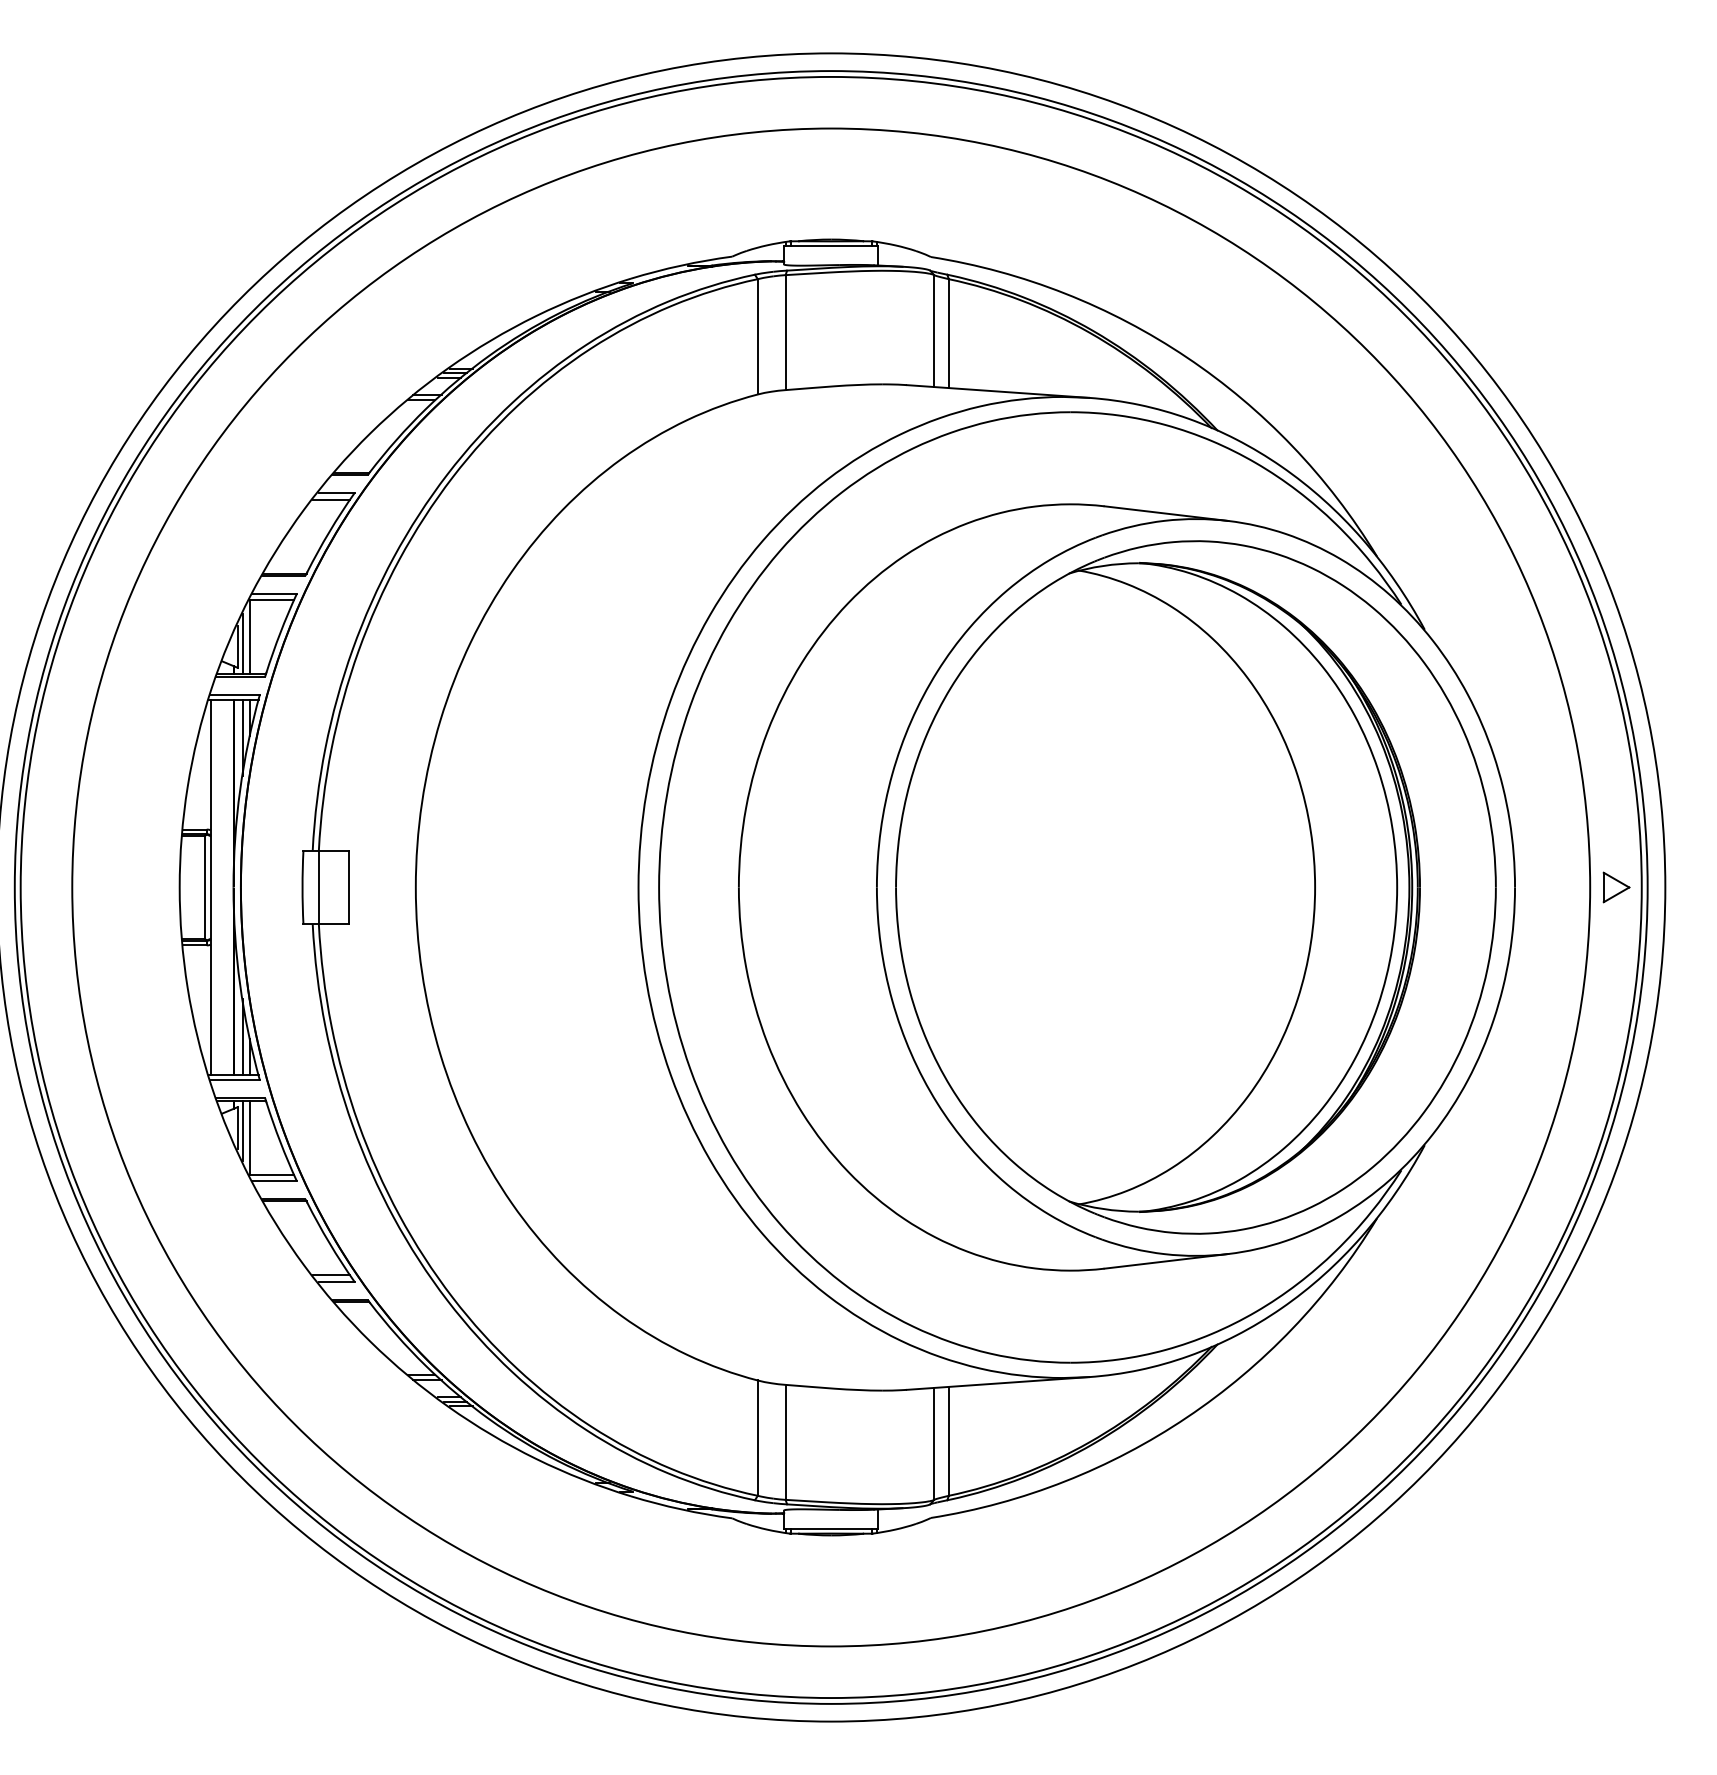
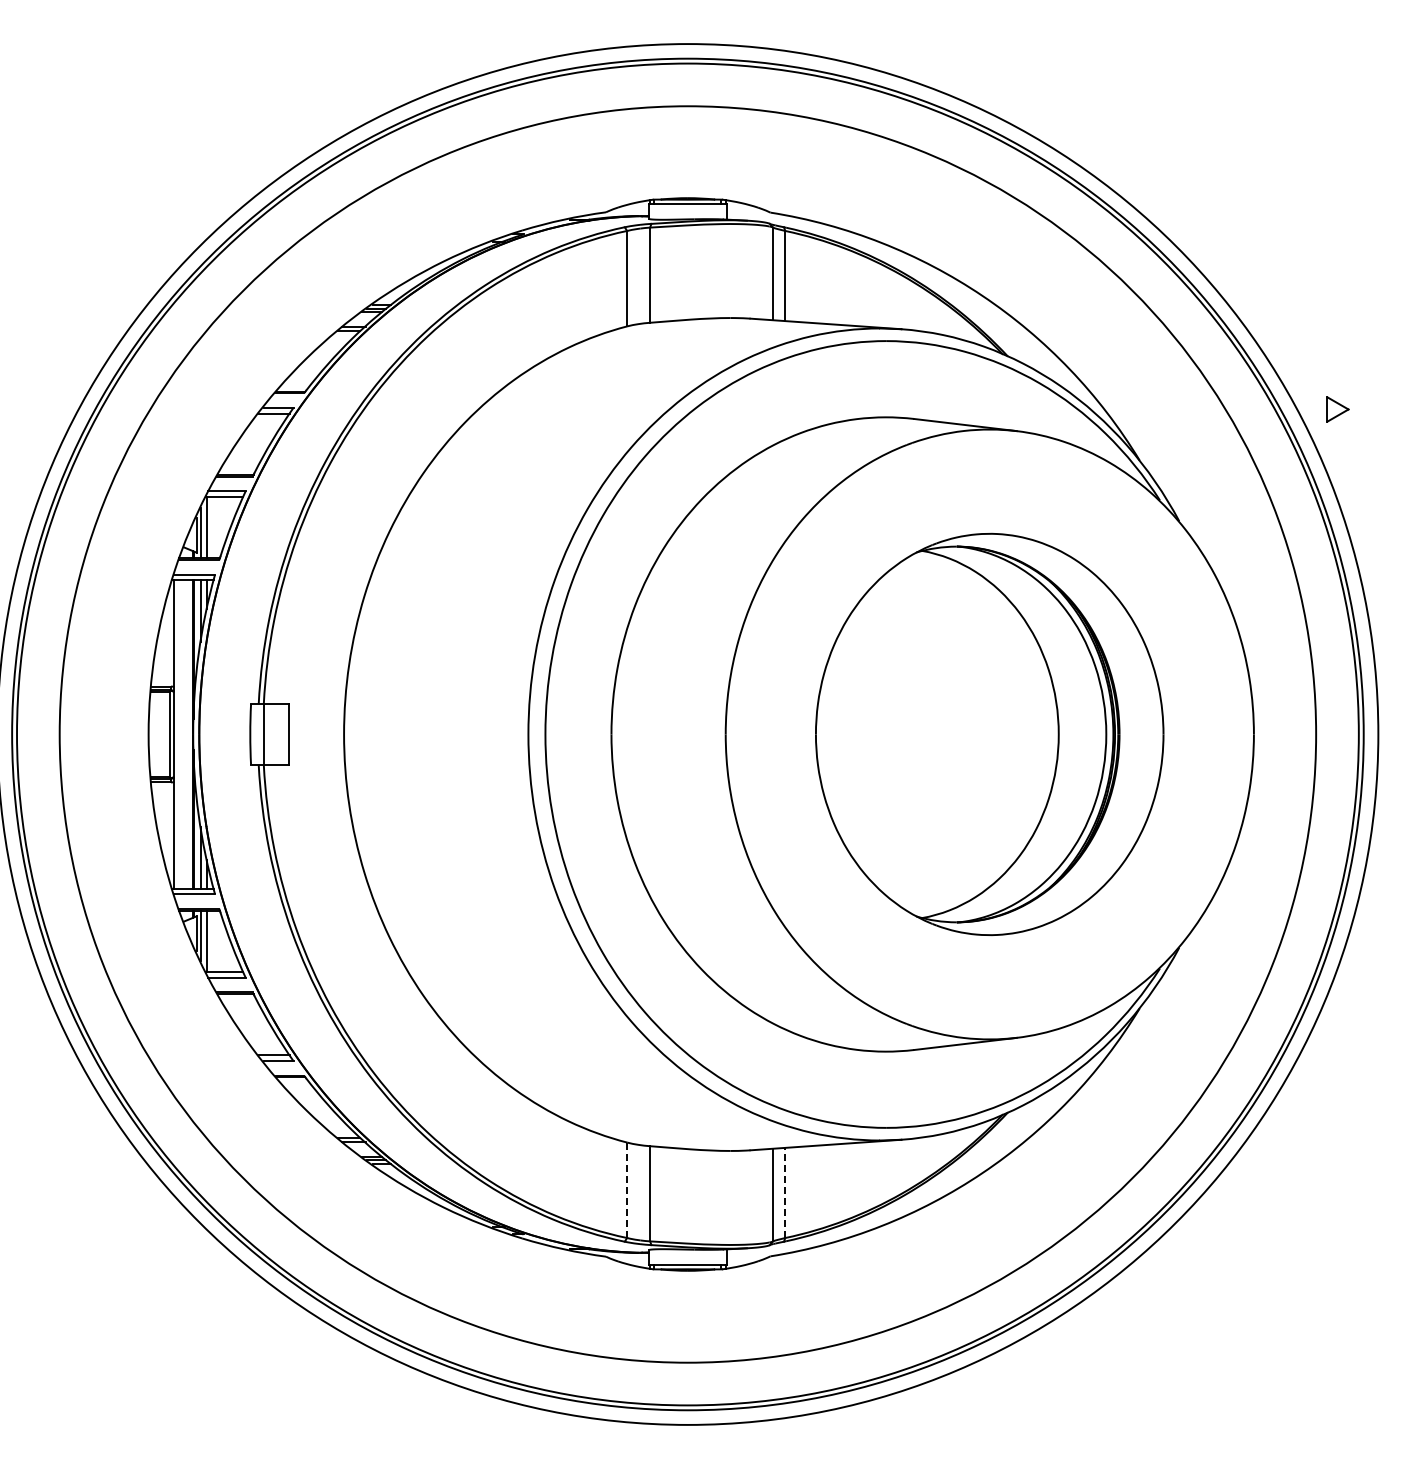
part: (1195, 887) -> (989, 734), size x0.7
part: (1615, 887) -> (1337, 409), moved
line: (758, 1438) -> (627, 1190), solid -> dashed
line: (949, 1440) -> (785, 1192), solid -> dashed

